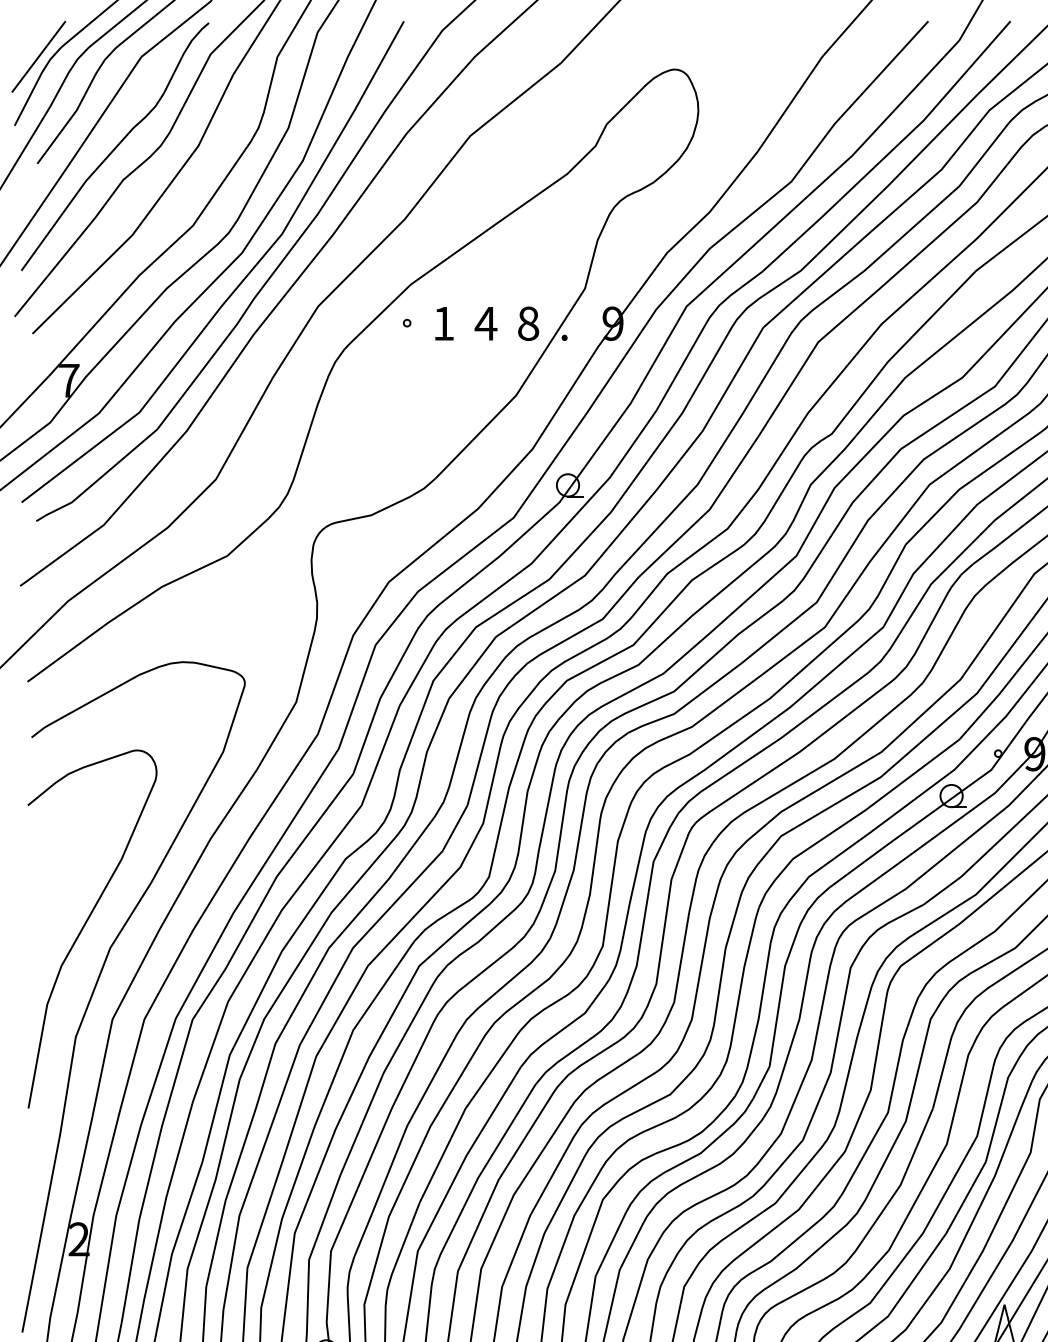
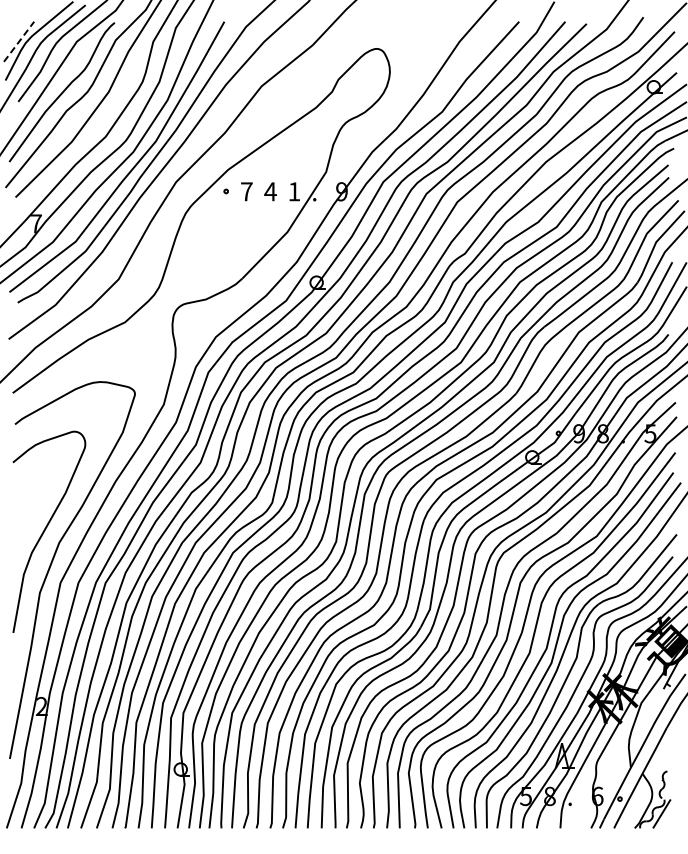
line: (39, 56) -> (19, 41), solid -> dashed
text: (443, 323) -> (246, 191), 1 -> 7
text: (528, 323) -> (294, 191), 8 -> 1

